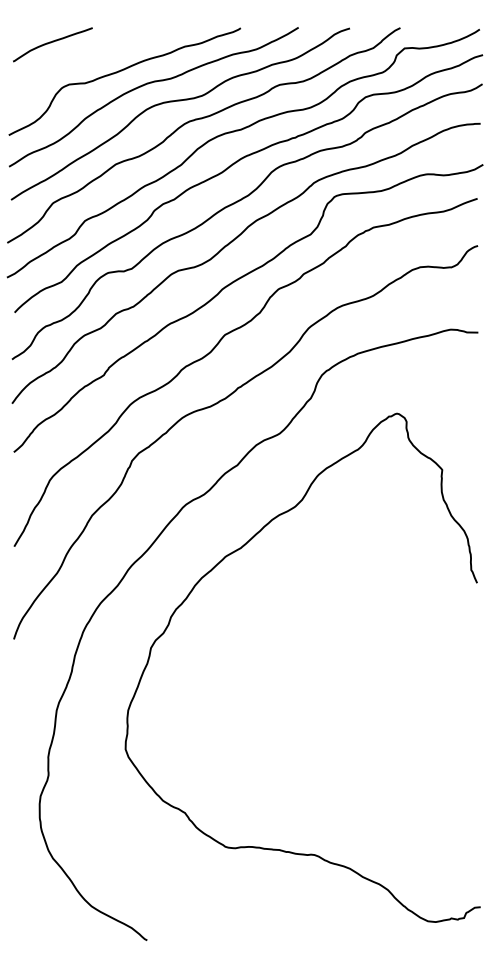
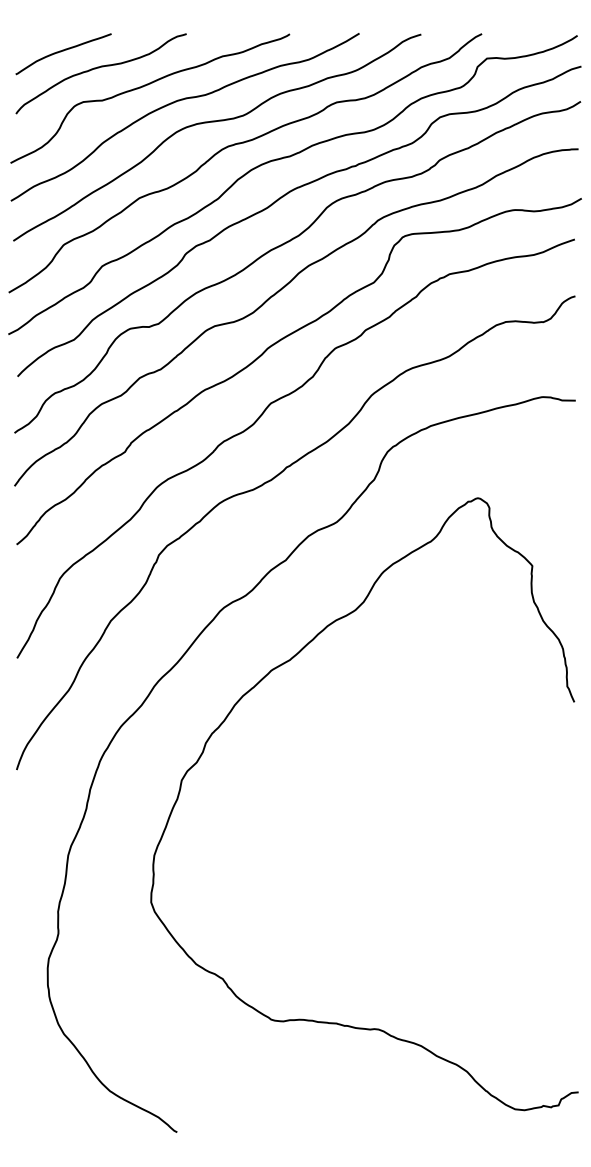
curve: (82, 56) -> (99, 68), added

